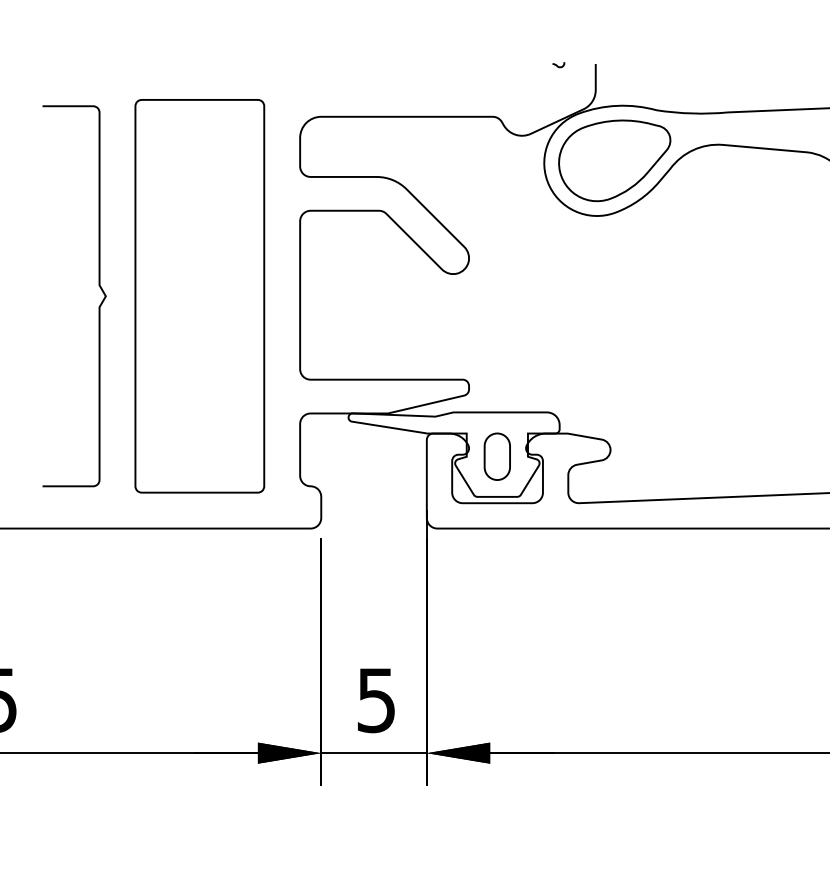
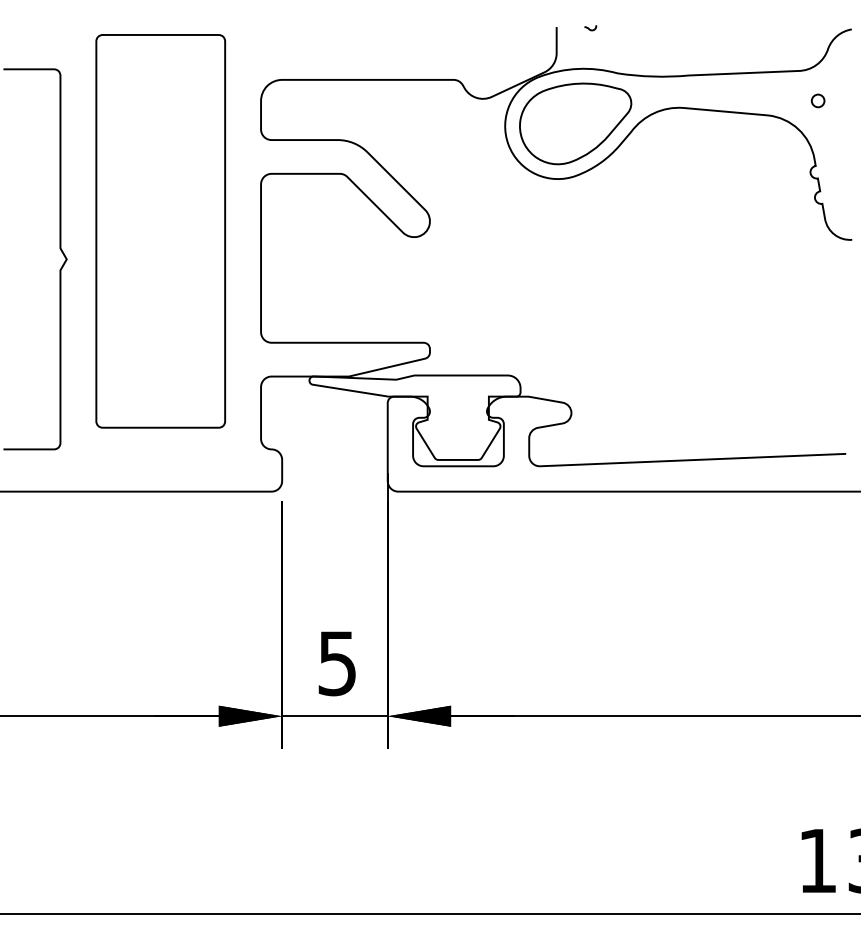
curve: (557, 65) -> (589, 28), moved
part: (199, 296) -> (160, 231), moved
part: (496, 456) -> (457, 419), removed

